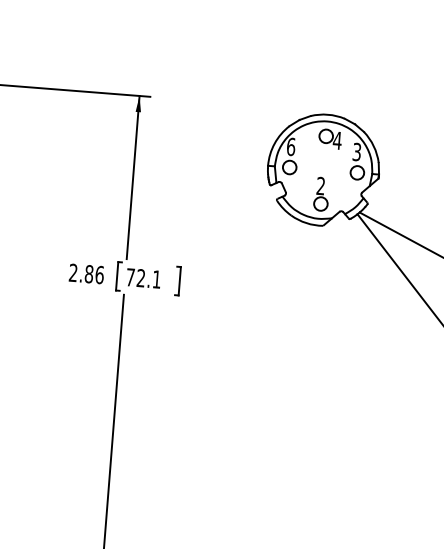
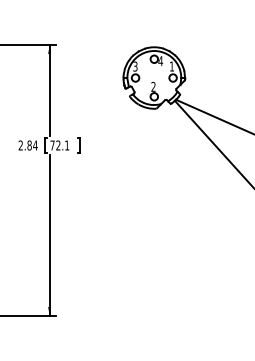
text: (291, 146) -> (135, 66), 6 -> 3
text: (356, 151) -> (171, 66), 3 -> 1
text: (99, 274) -> (35, 145), 2.86 -> 2.84

